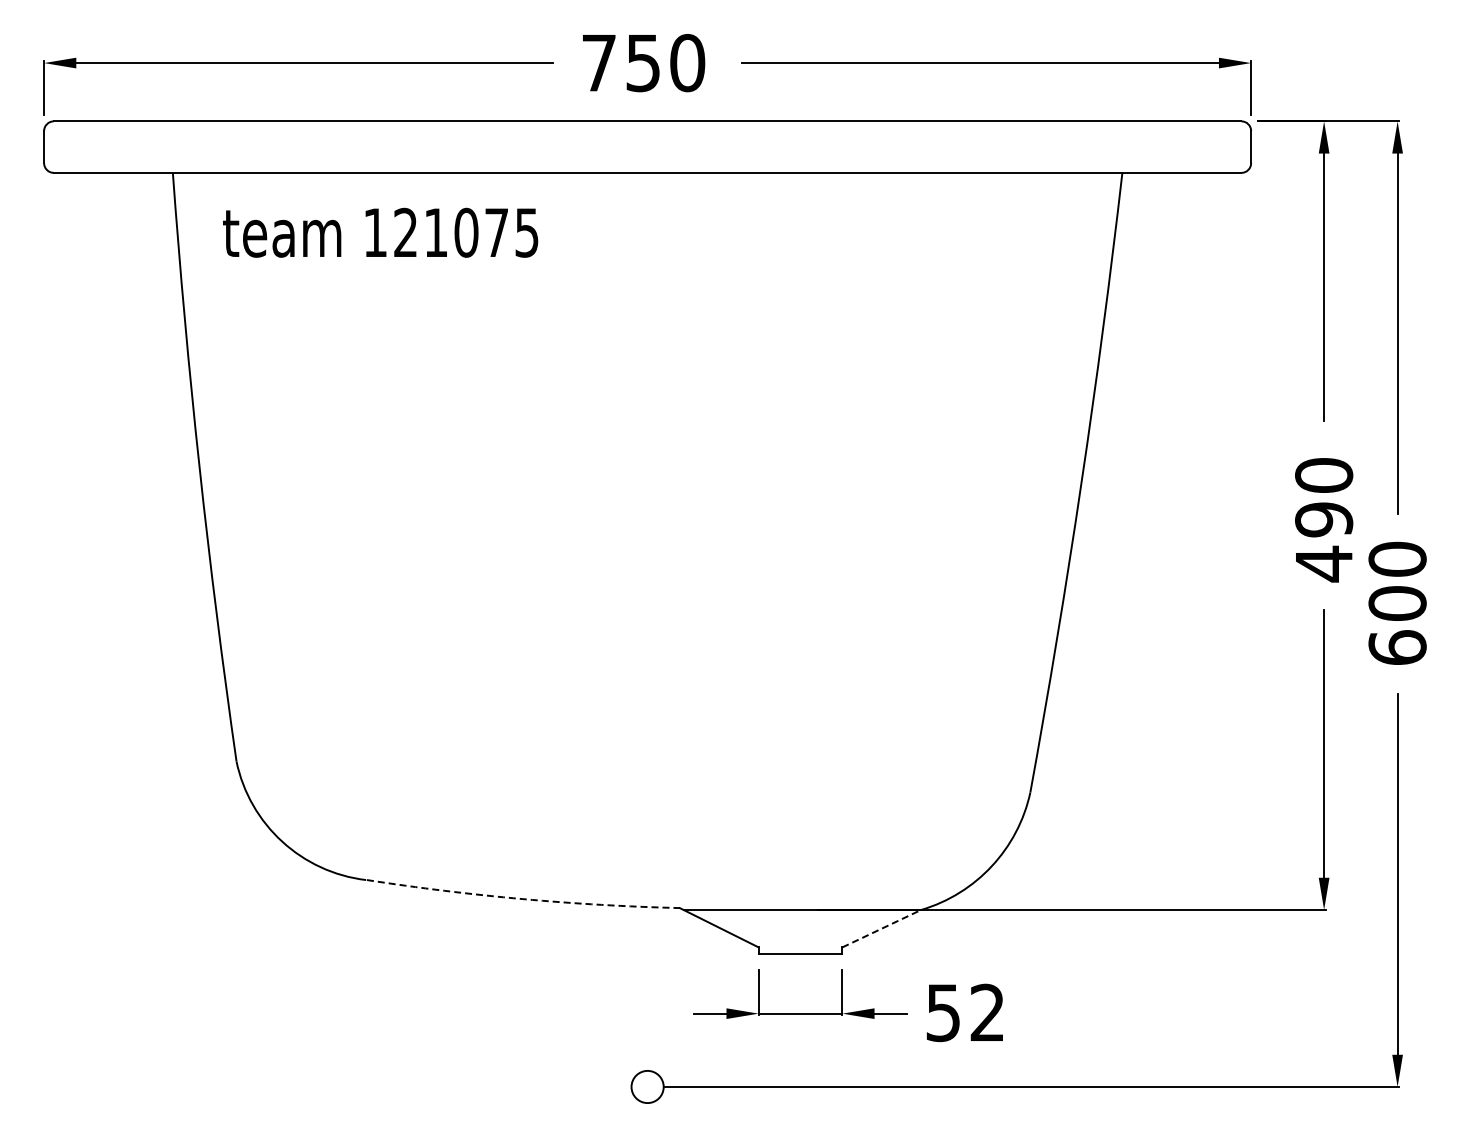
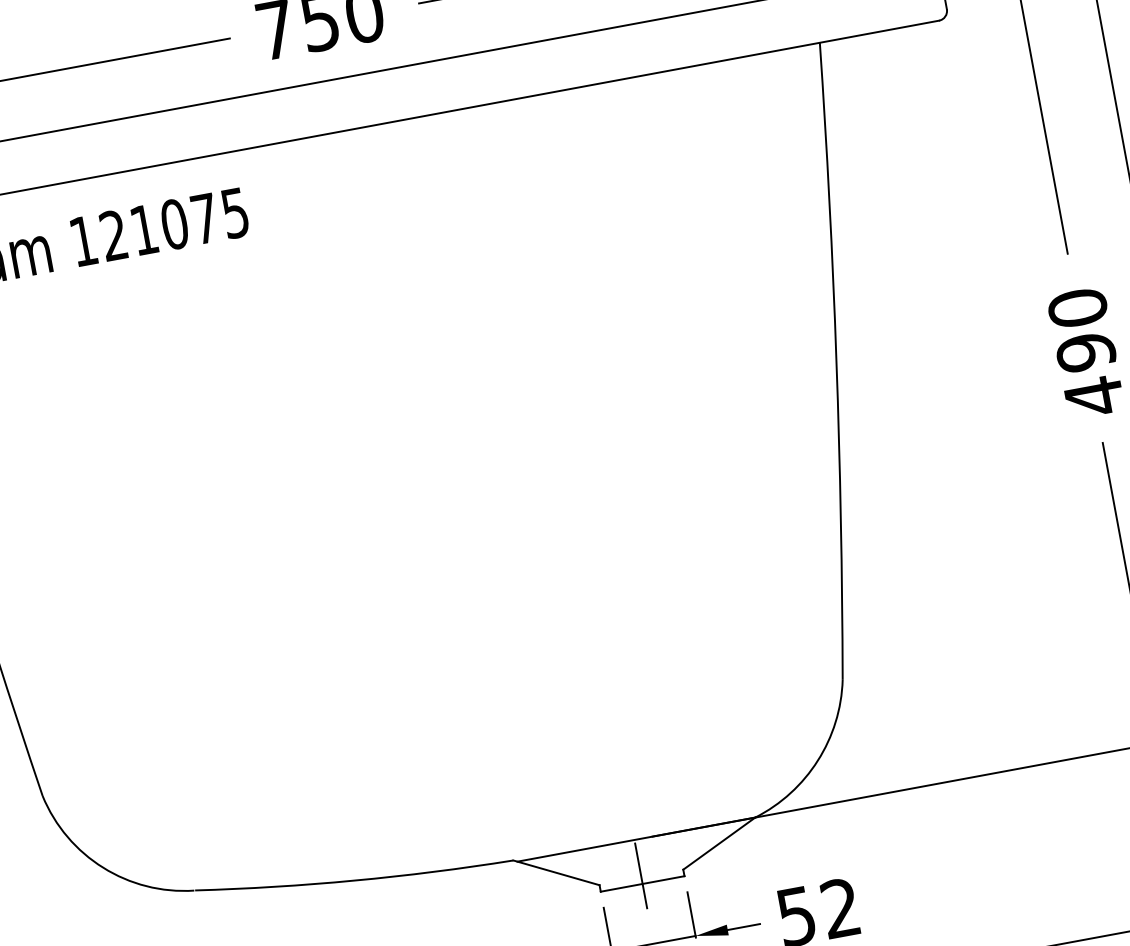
arc: (522, 899) -> (354, 881), dashed -> solid
line: (881, 928) -> (718, 843), dashed -> solid
line: (800, 945) -> (641, 875), added

